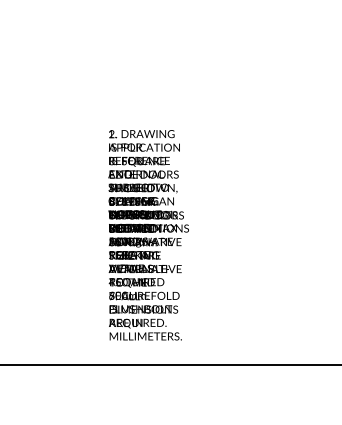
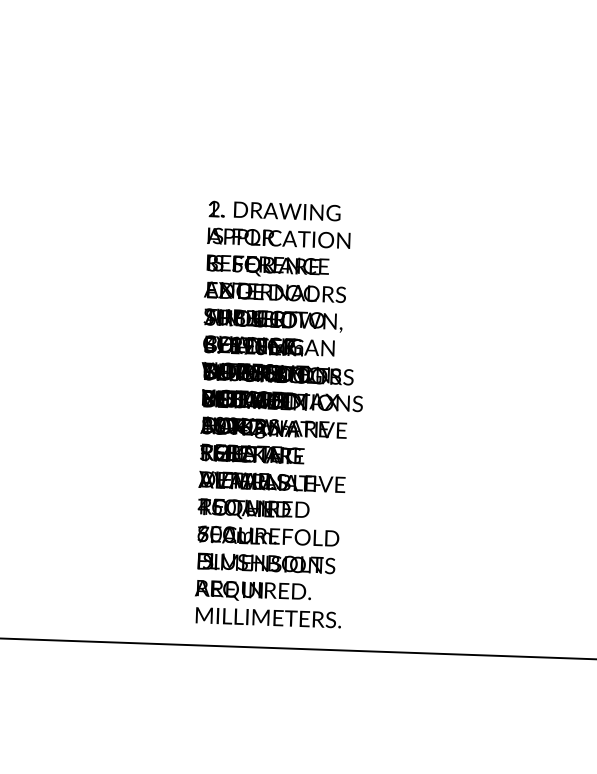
text: (148, 235) -> (280, 415), moved

